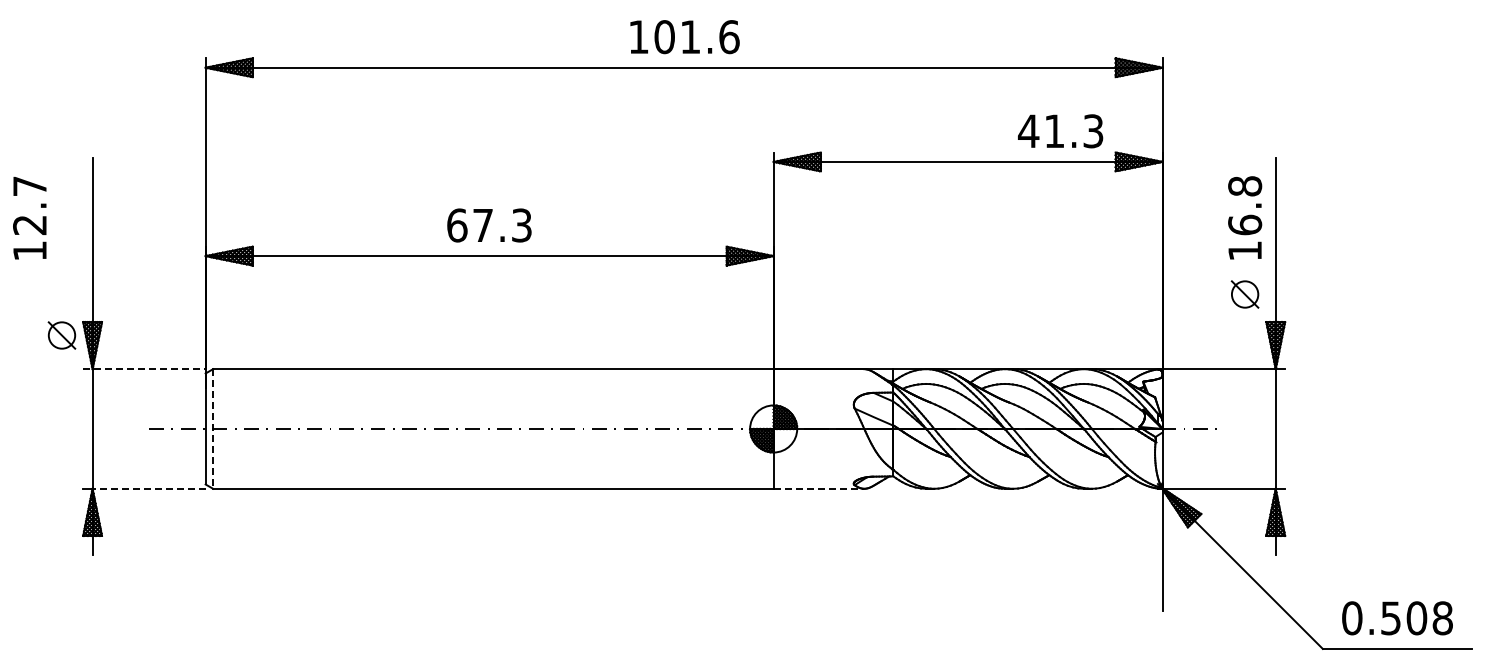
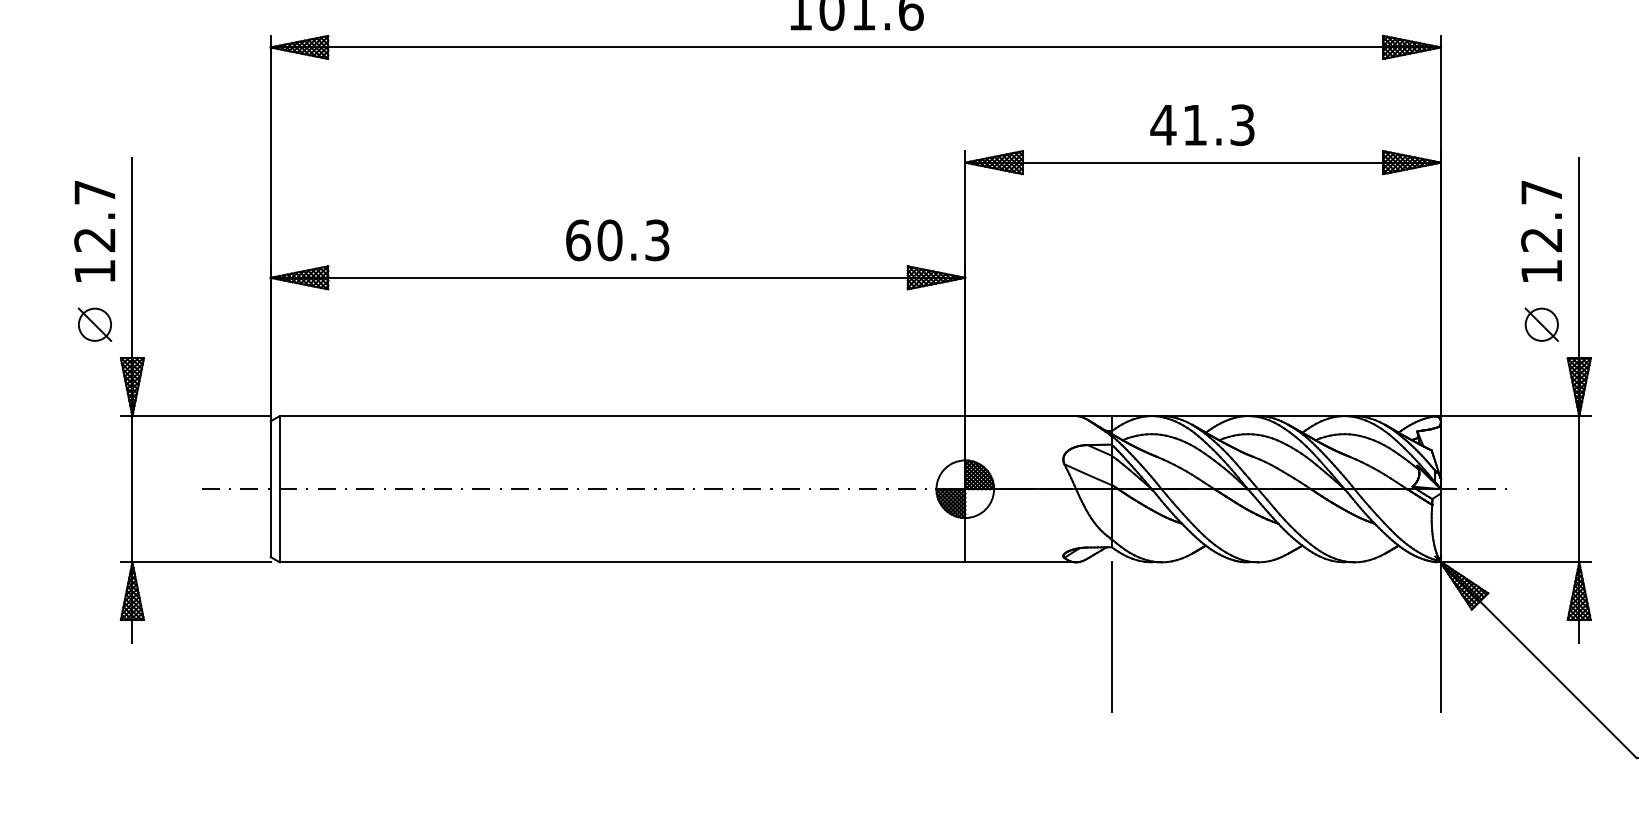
text: (1060, 131) -> (1202, 125), moved
text: (1245, 205) -> (1542, 215), 16.8 -> 12.7
text: (29, 217) -> (94, 230), moved
text: (483, 225) -> (610, 240), 67.3 -> 60.3
part: (61, 335) -> (94, 324), moved
line: (144, 369) -> (195, 416), dashed -> solid
line: (213, 428) -> (280, 488), dashed -> solid
line: (149, 488) -> (201, 562), dashed -> solid
line: (819, 488) -> (1021, 562), dashed -> solid
line: (892, 549) -> (1110, 636), added

